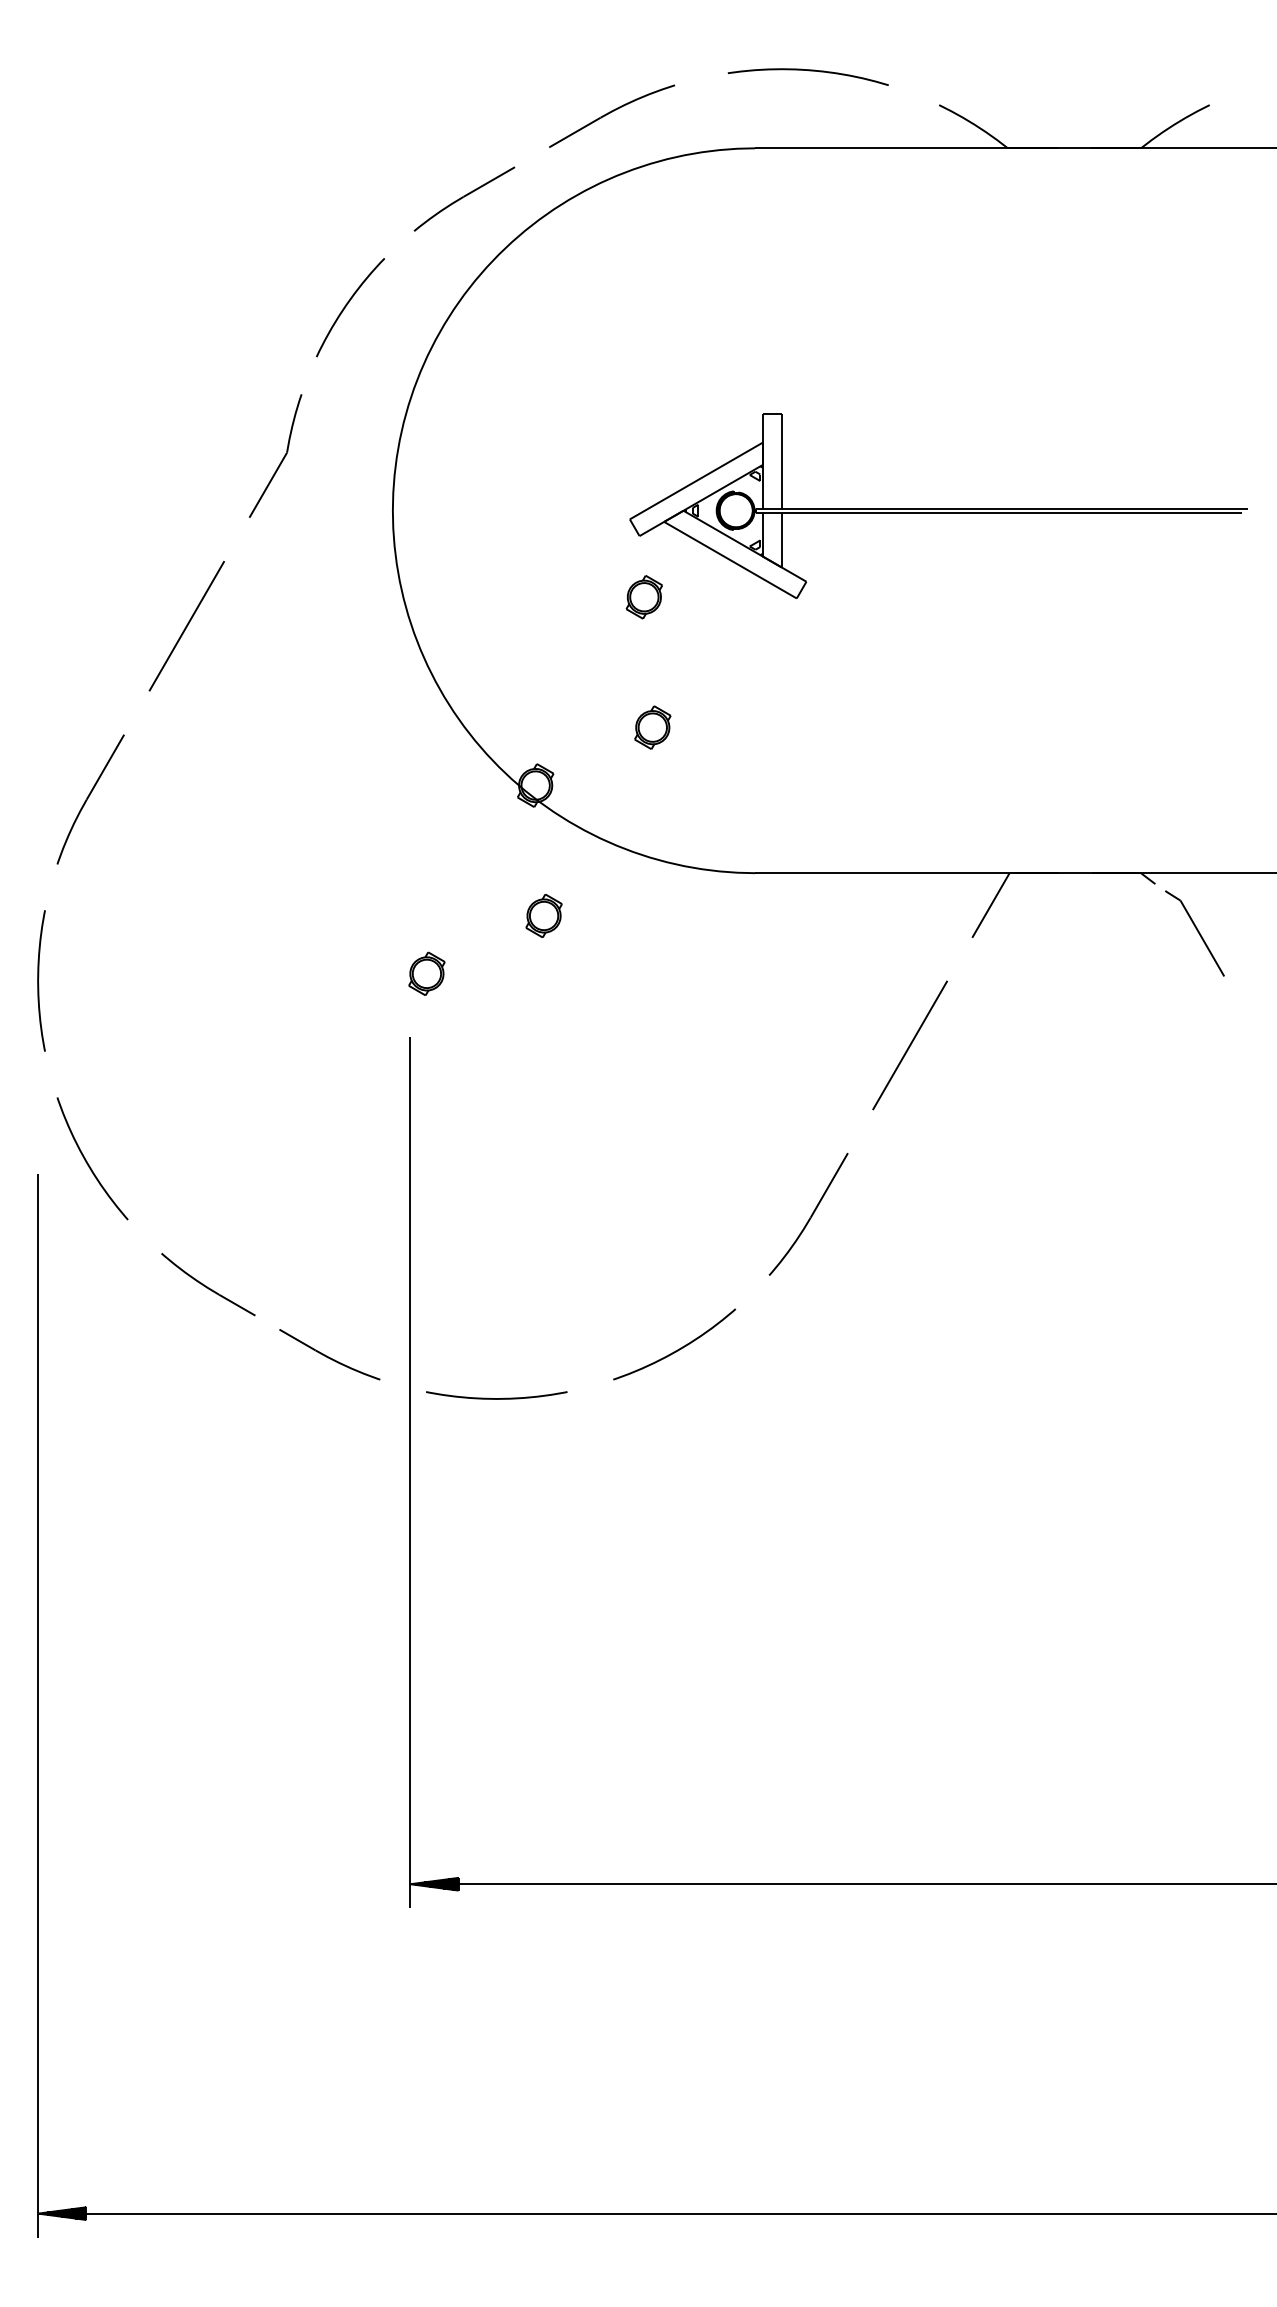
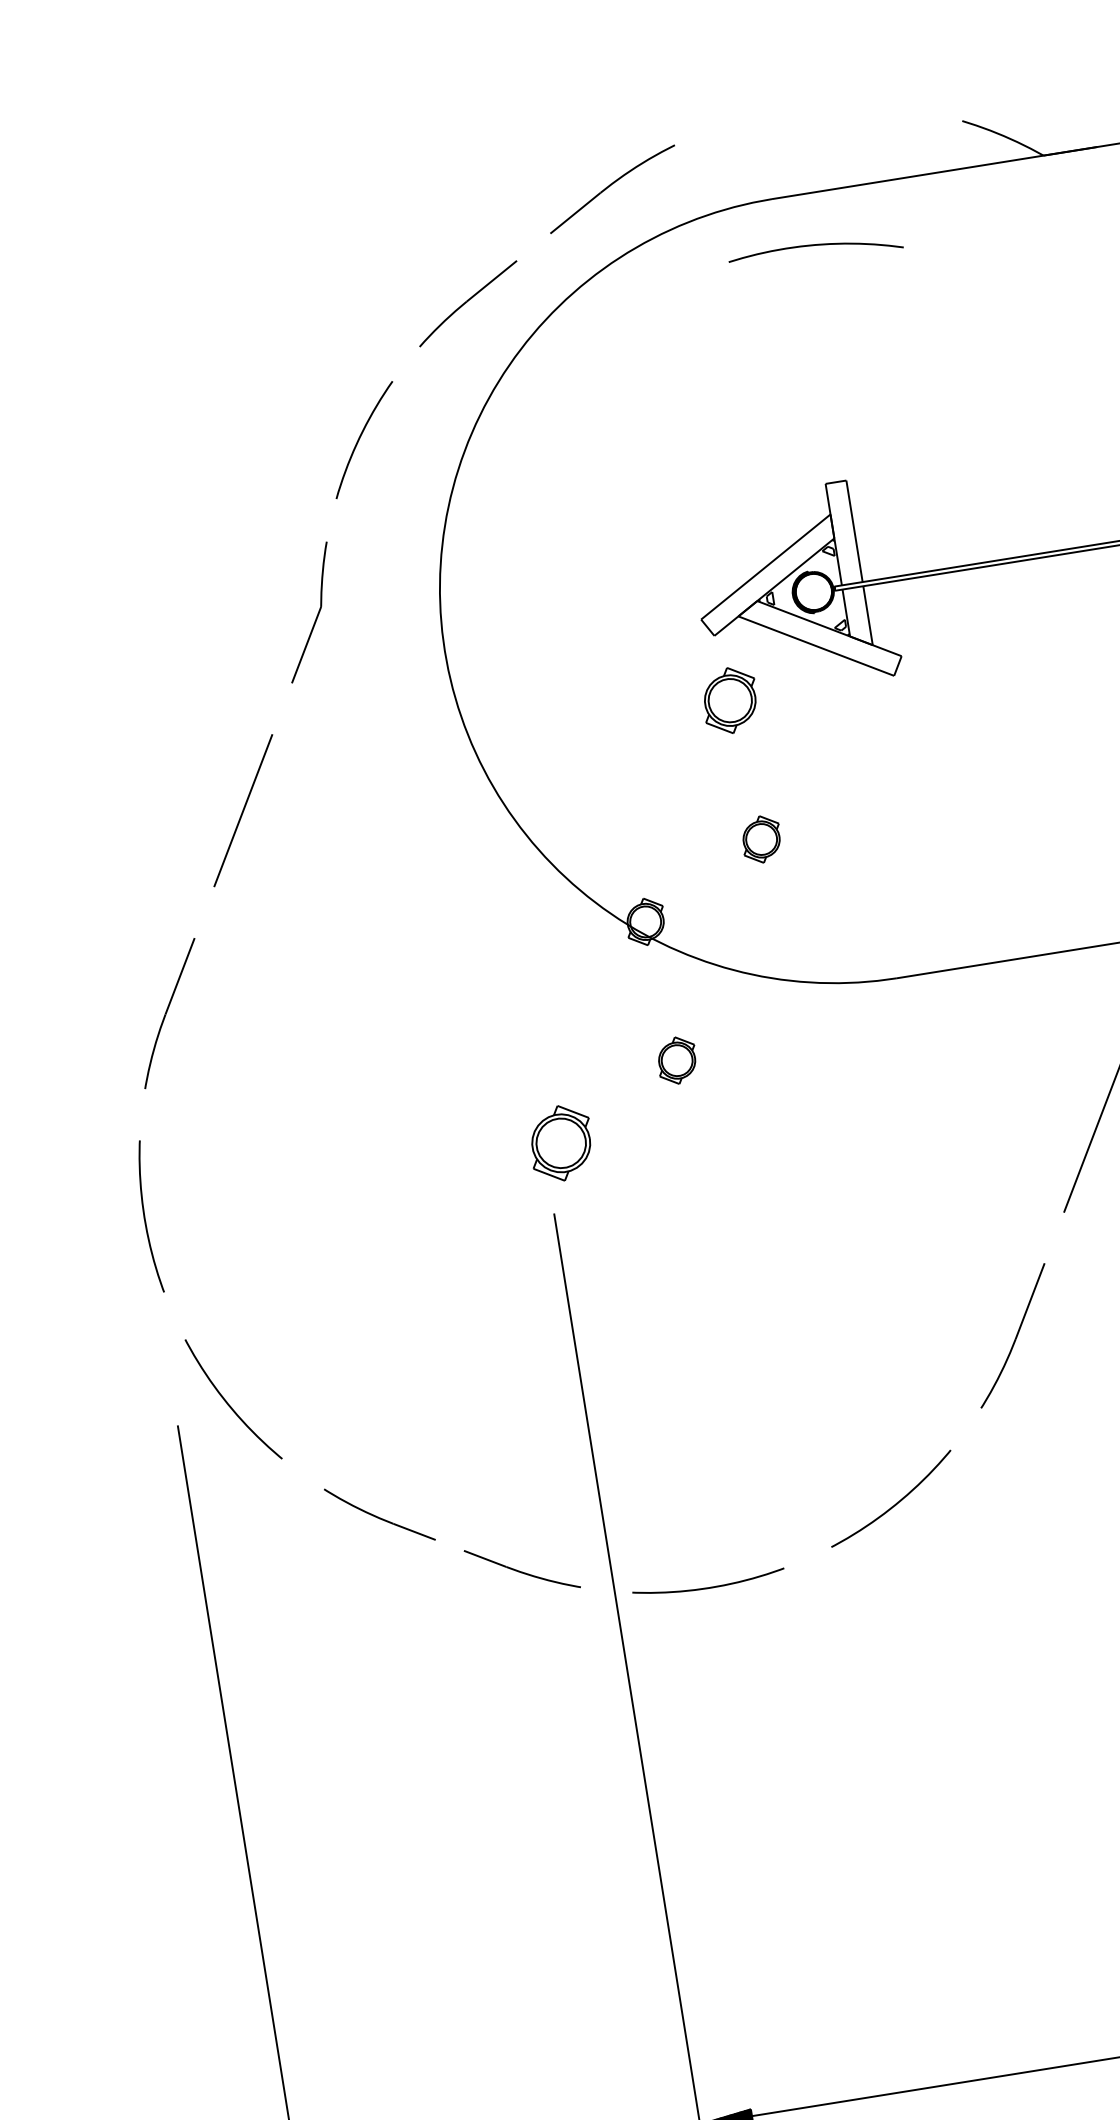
curve: (808, 71) -> (815, 246), moved
part: (643, 597) -> (729, 701), size x1.4
part: (426, 973) -> (560, 1142), size x1.6

